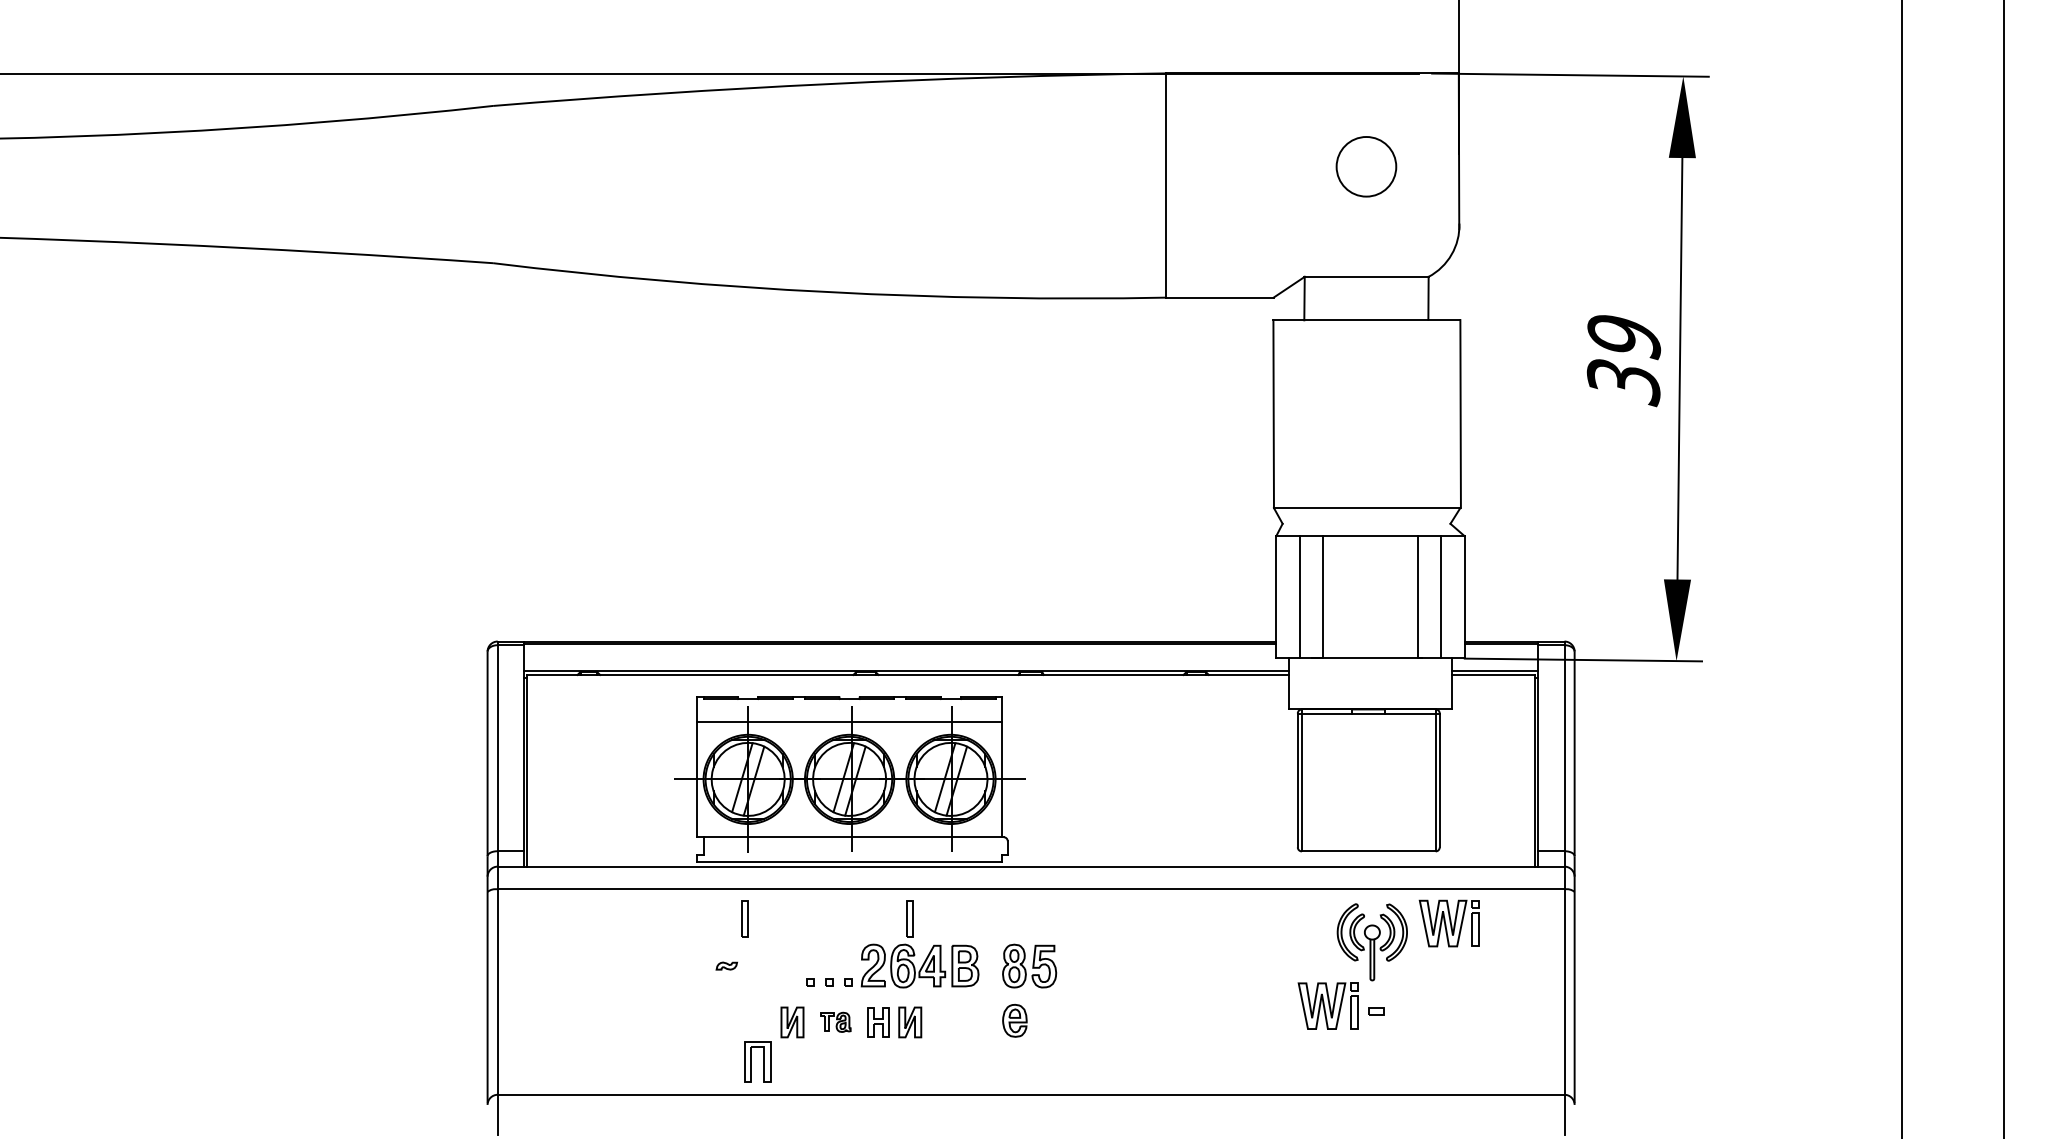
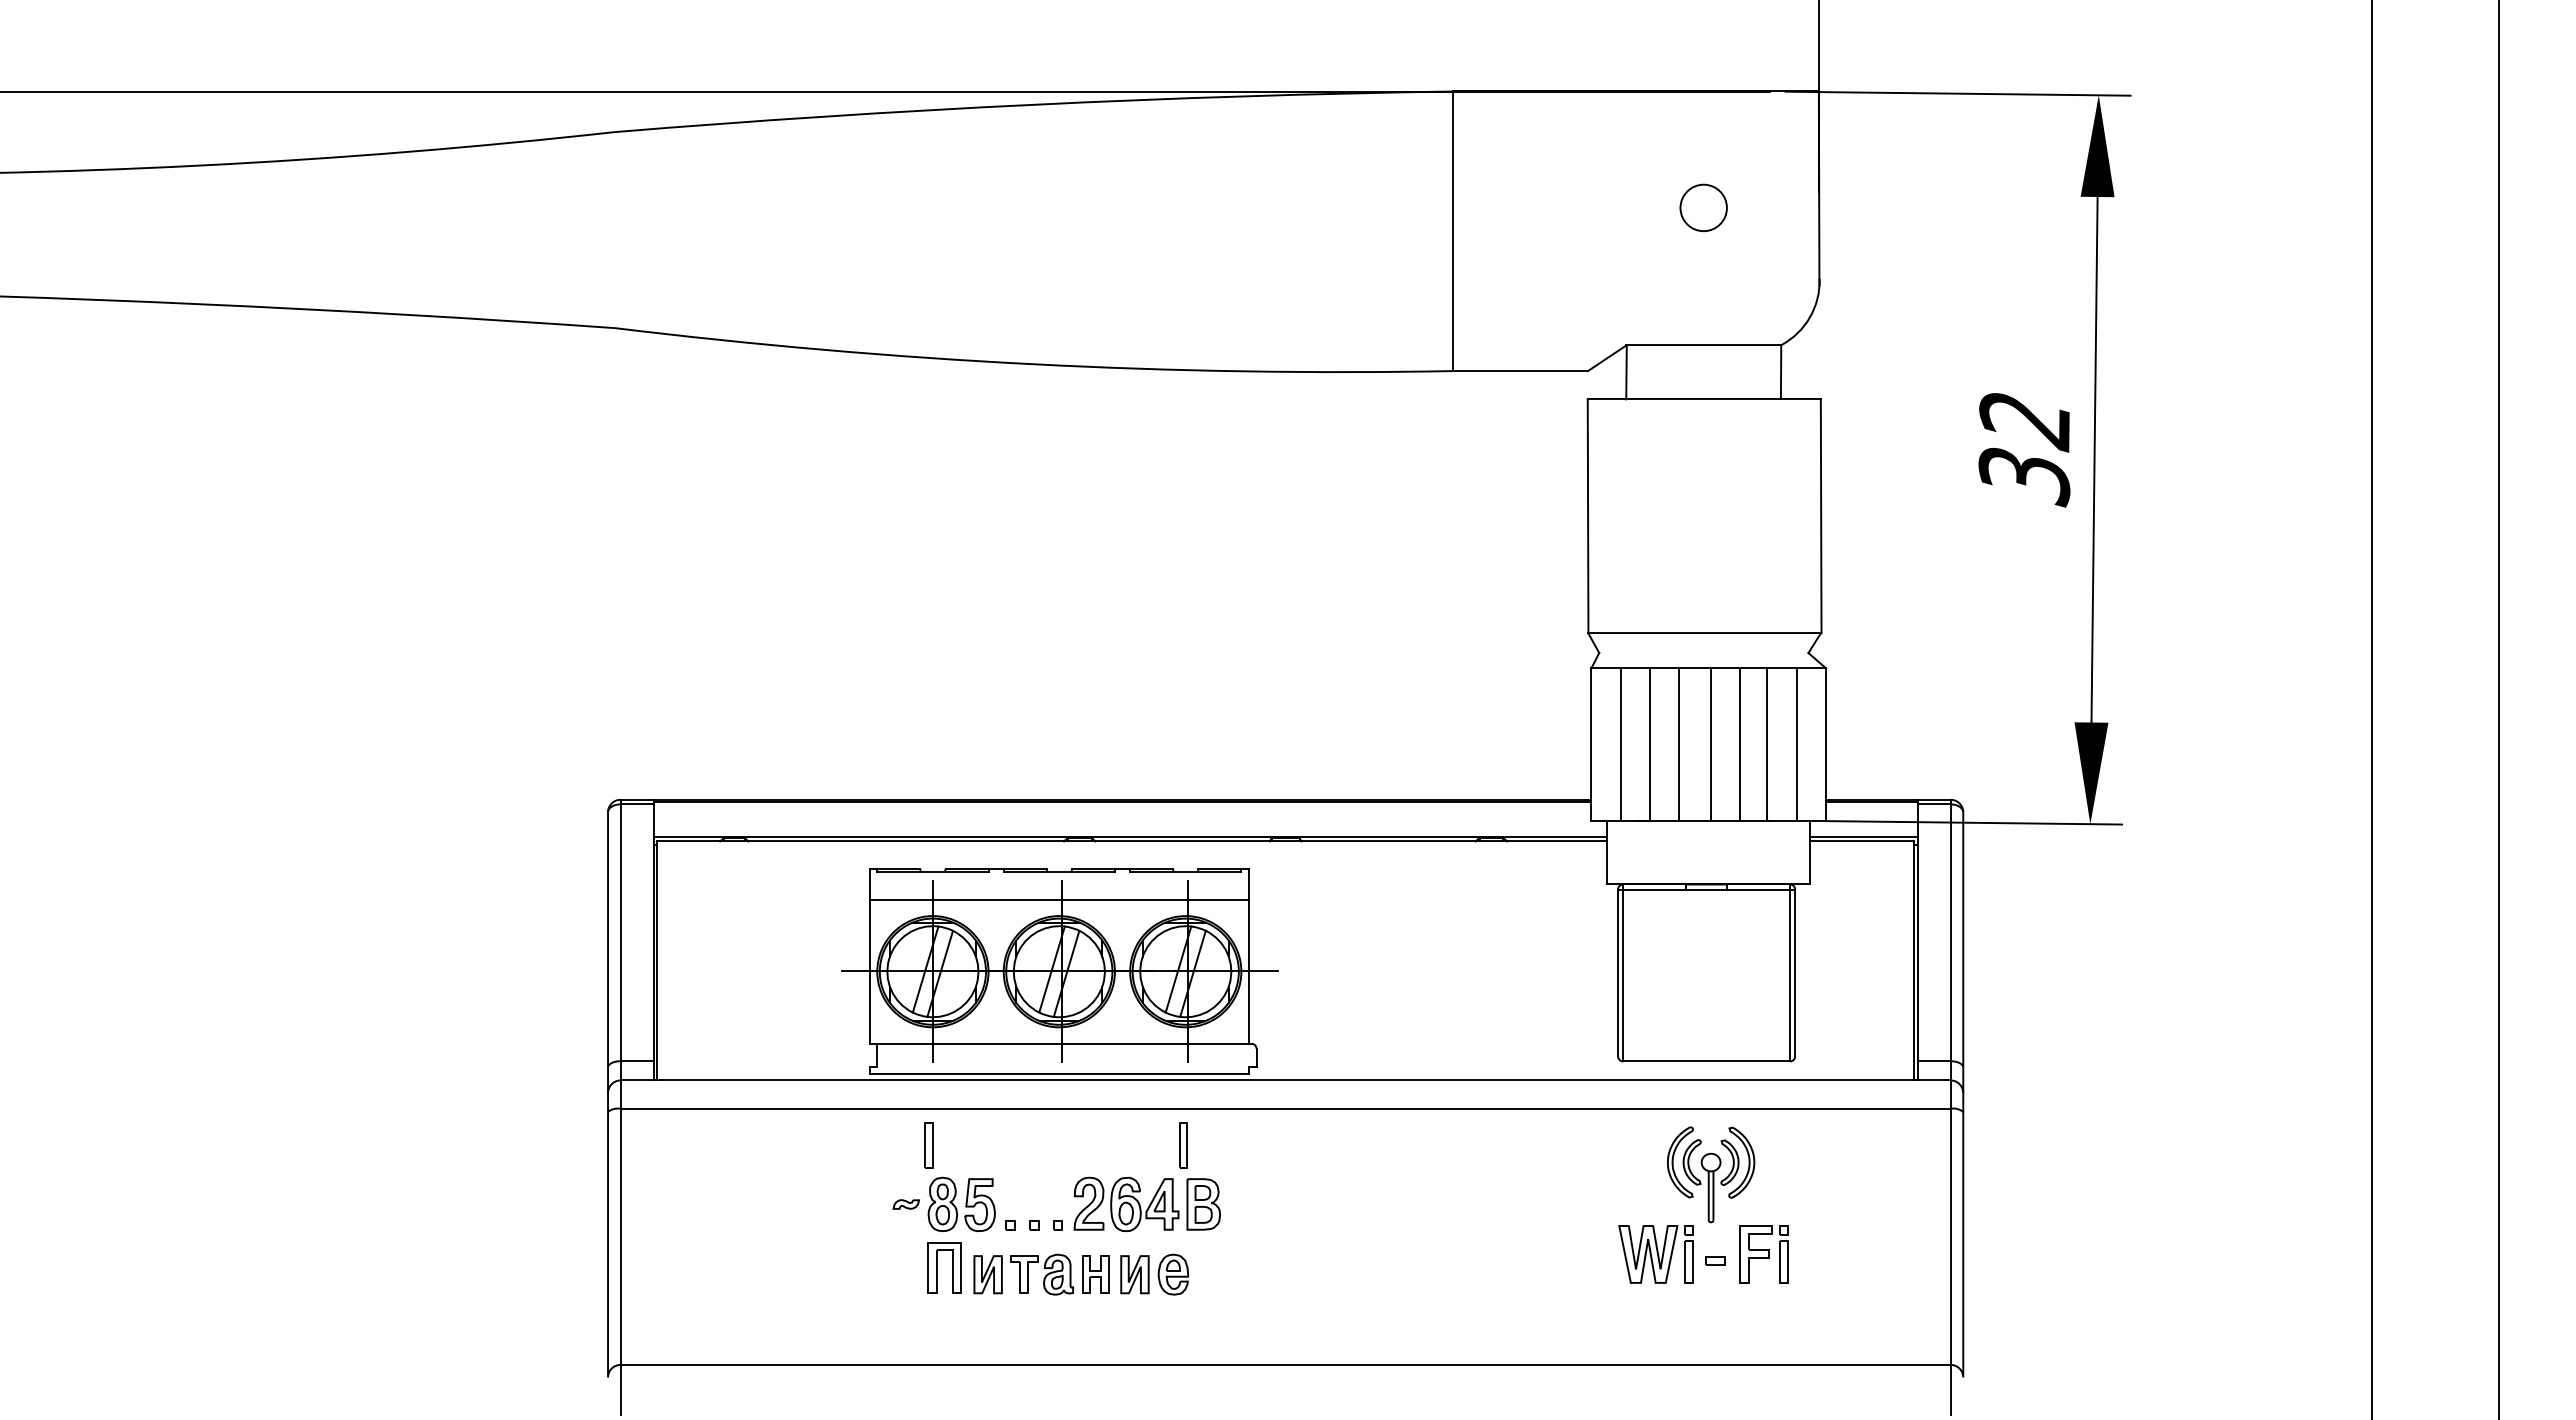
circle: (1366, 166) -> (1703, 207), size x0.62
text: (1624, 338) -> (2025, 422), 39 -> 32
line: (1346, 597) -> (1678, 744), added
line: (1372, 597) -> (1711, 744), added
line: (1395, 597) -> (1740, 744), added
part: (909, 918) -> (1183, 1145), moved
part: (1448, 923) -> (1806, 1151), removed
part: (1029, 965) -> (961, 1203), moved
part: (1414, 1006) -> (1763, 1254), added
part: (1014, 1020) -> (1173, 1274), moved
part: (835, 1022) -> (1041, 1274), size x1.67
part: (751, 1061) -> (937, 1267), moved

